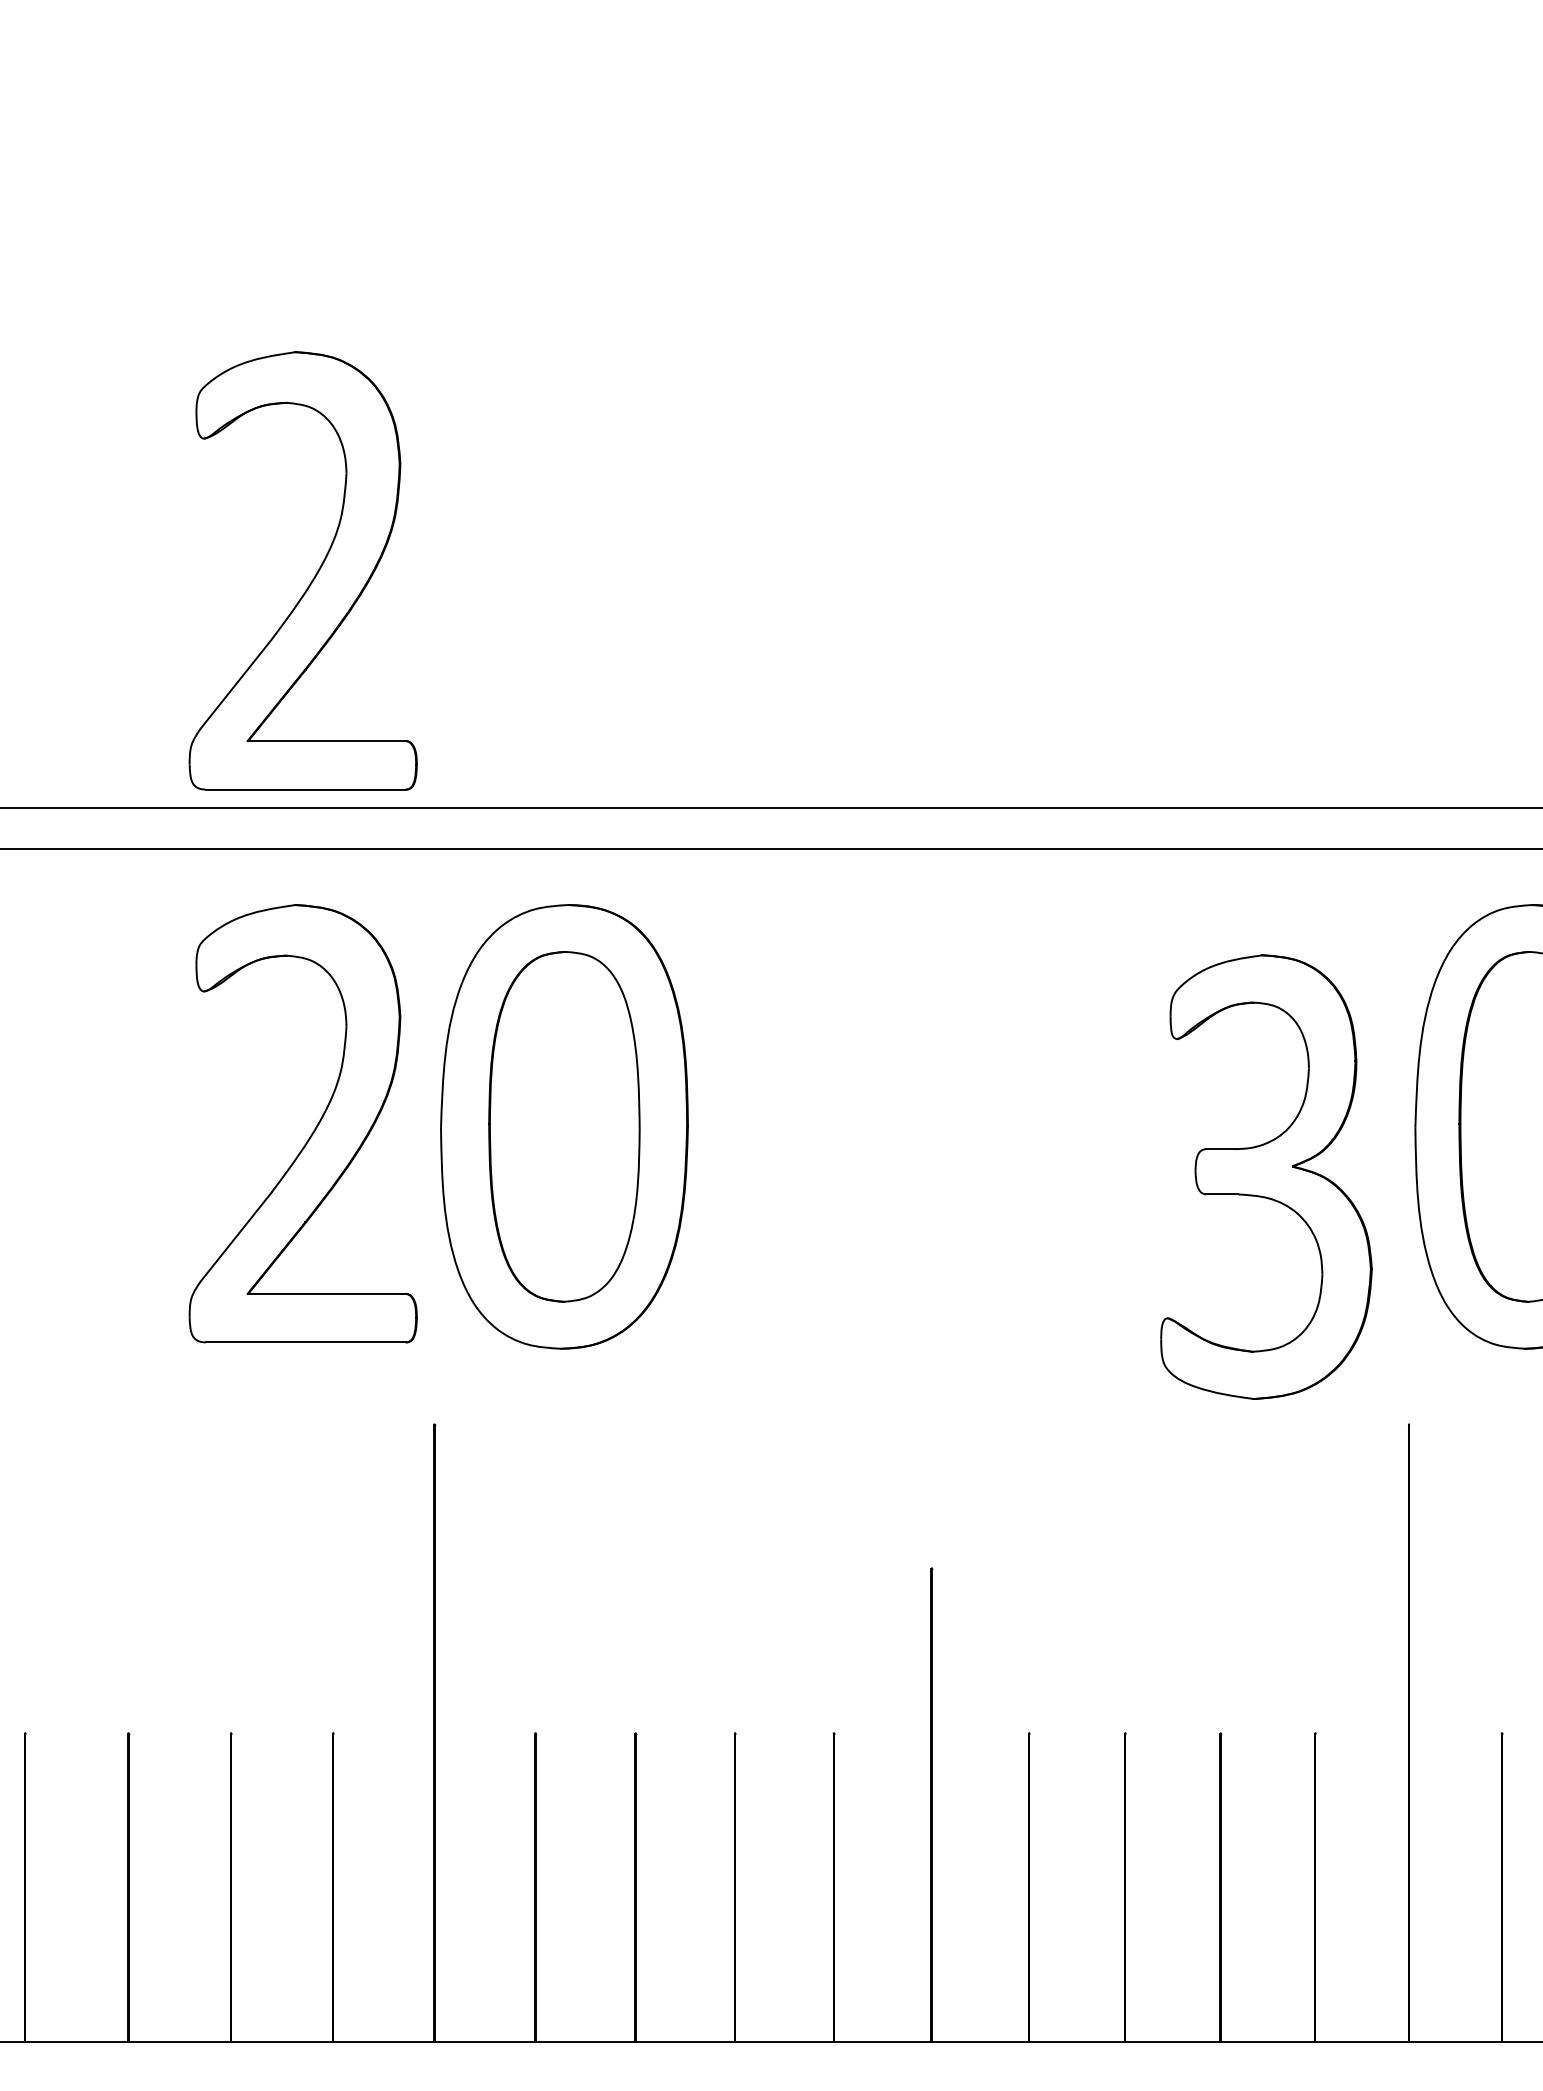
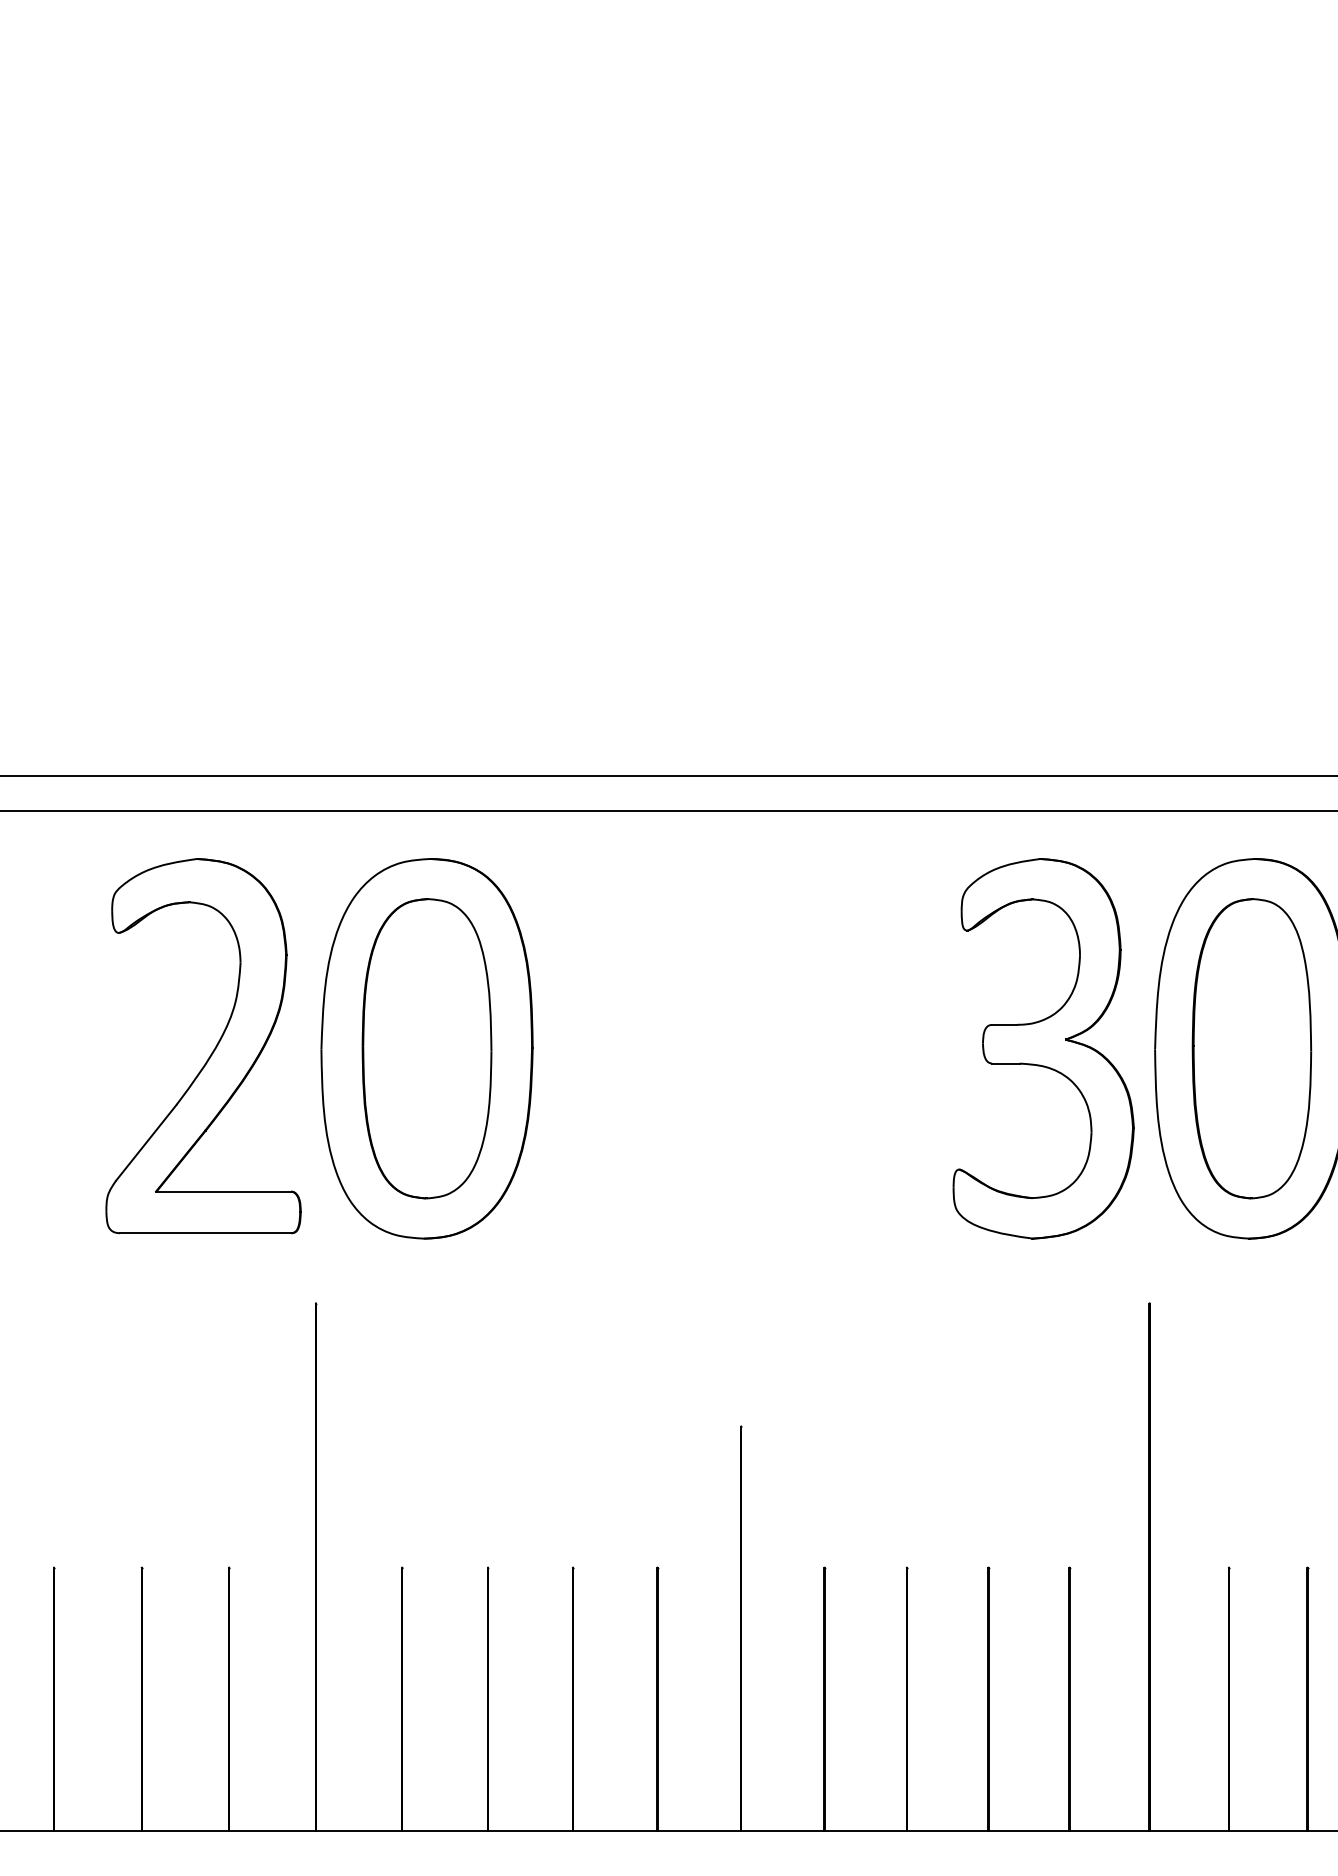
part: (312, 578) -> (211, 579), removed
part: (1266, 1176) -> (1043, 1048), moved

